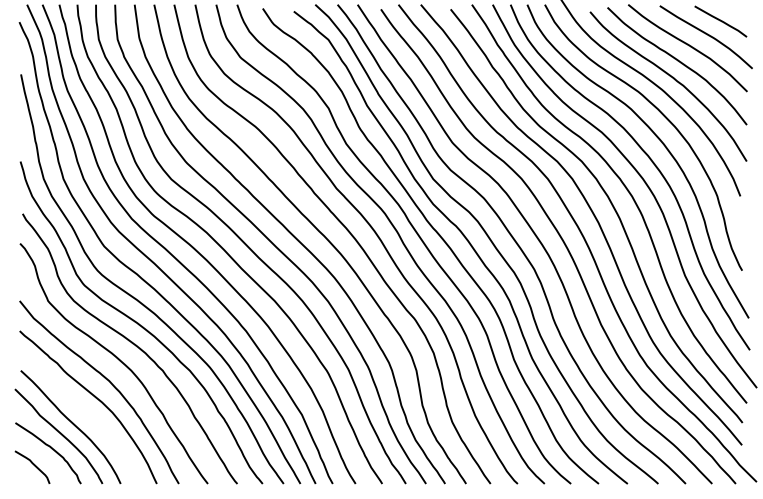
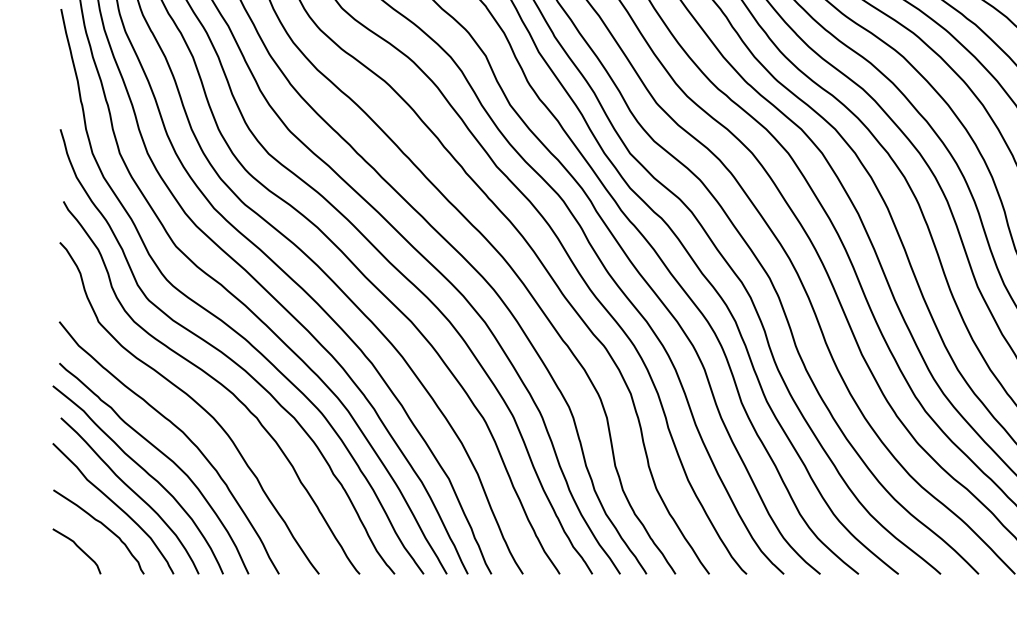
curve: (79, 408) -> (141, 470), added

